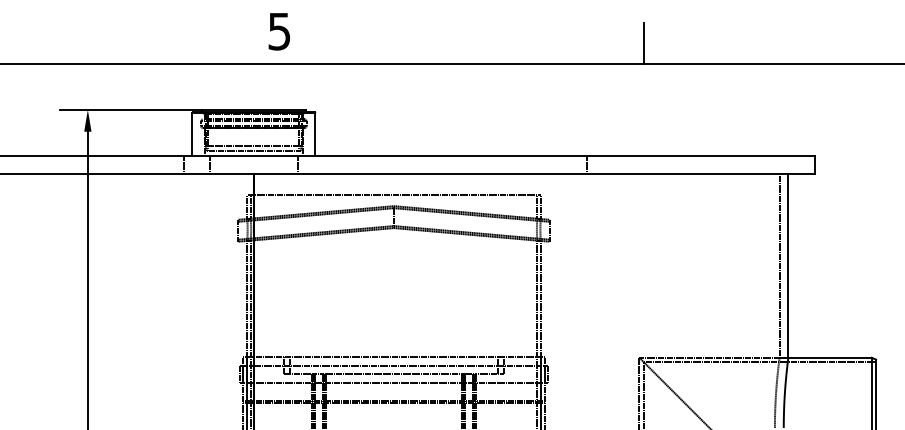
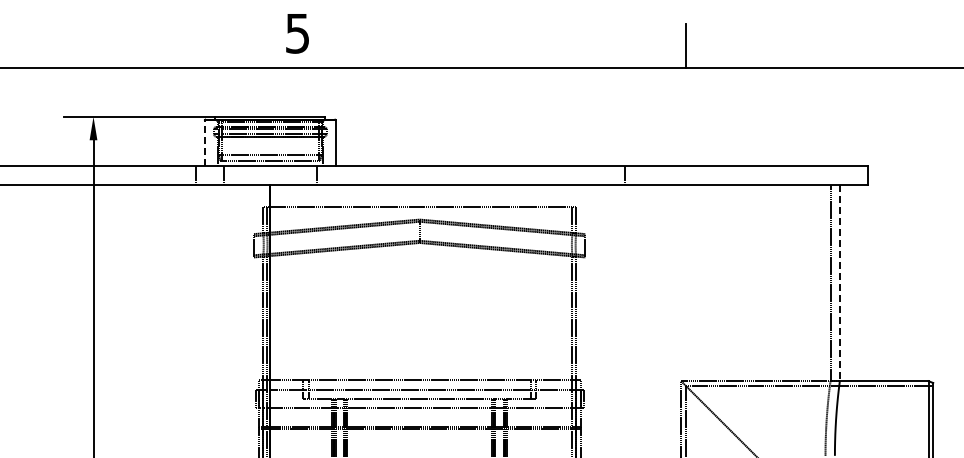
line: (192, 133) -> (204, 142), solid -> dashed
line: (788, 266) -> (839, 283), solid -> dashed

